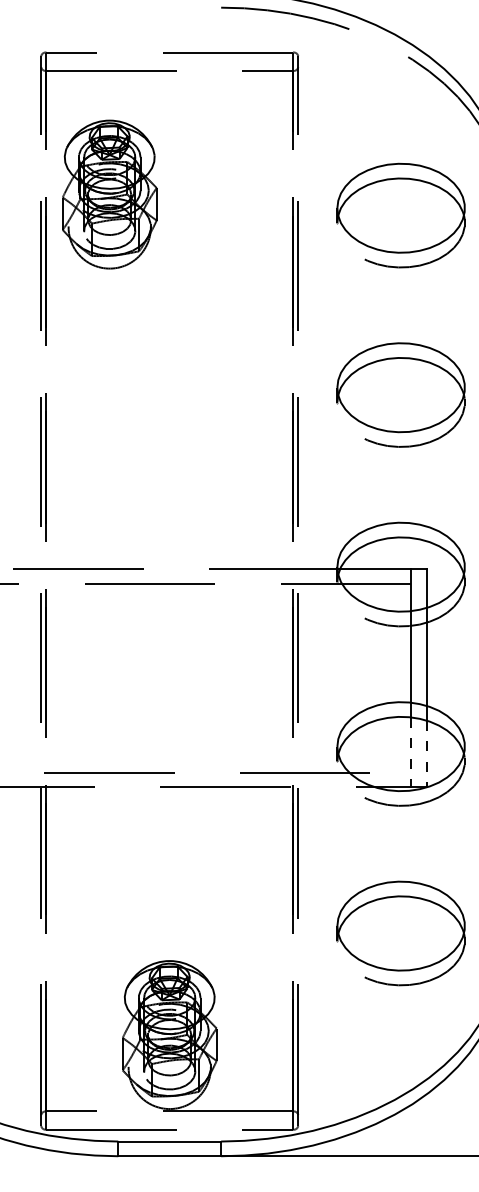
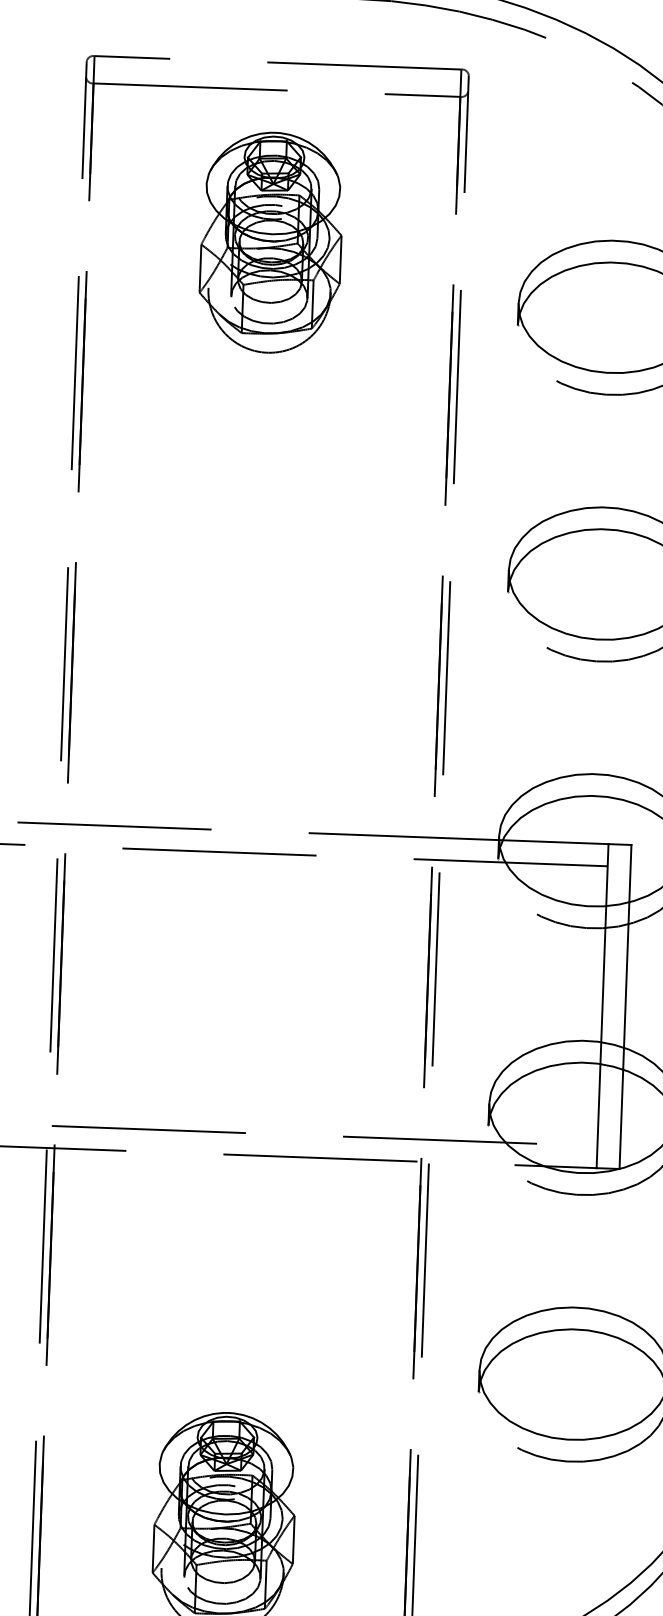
part: (109, 194) -> (271, 242), moved
line: (411, 752) -> (599, 1116), dashed -> solid
line: (426, 754) -> (621, 1120), dashed -> solid

